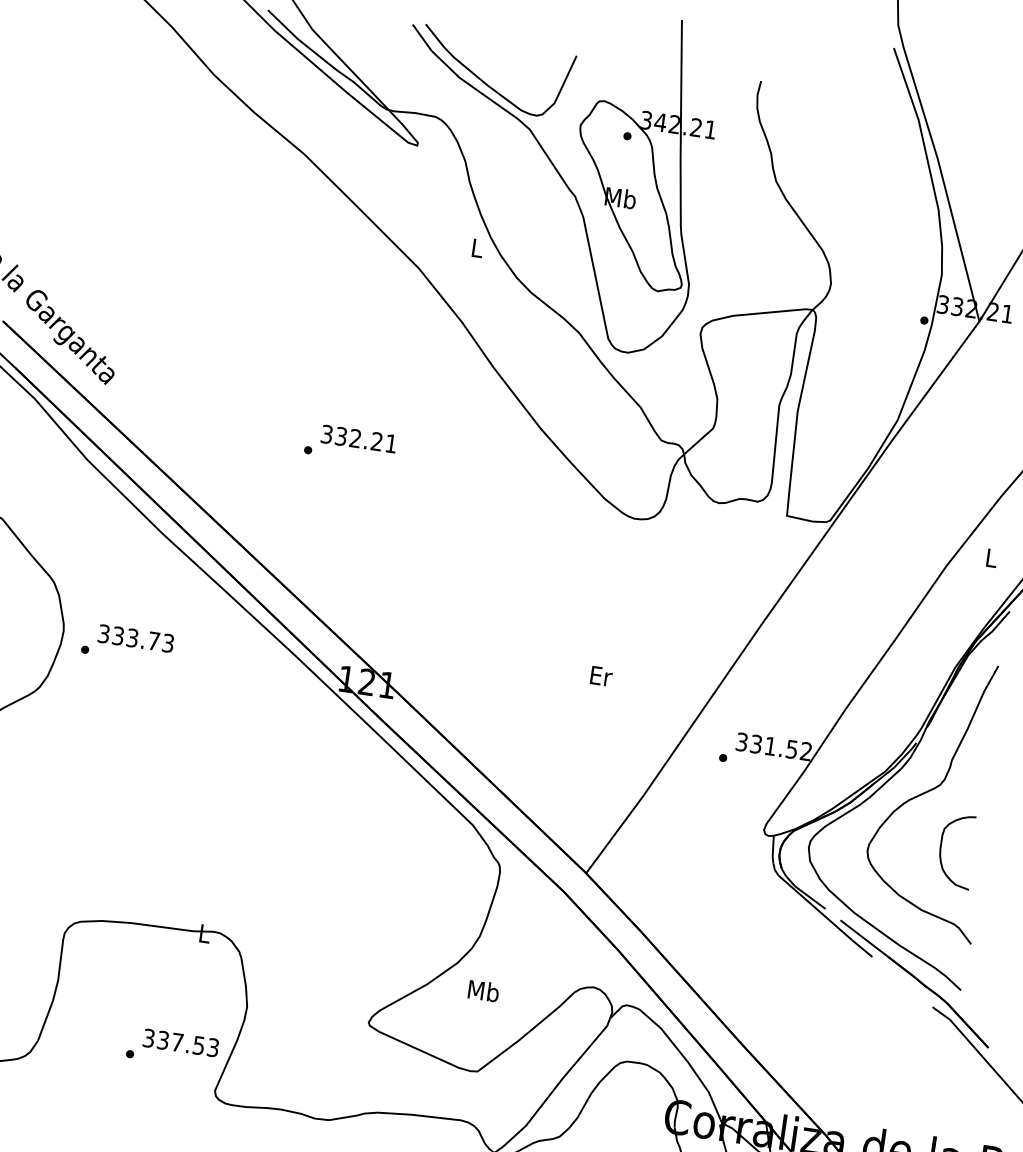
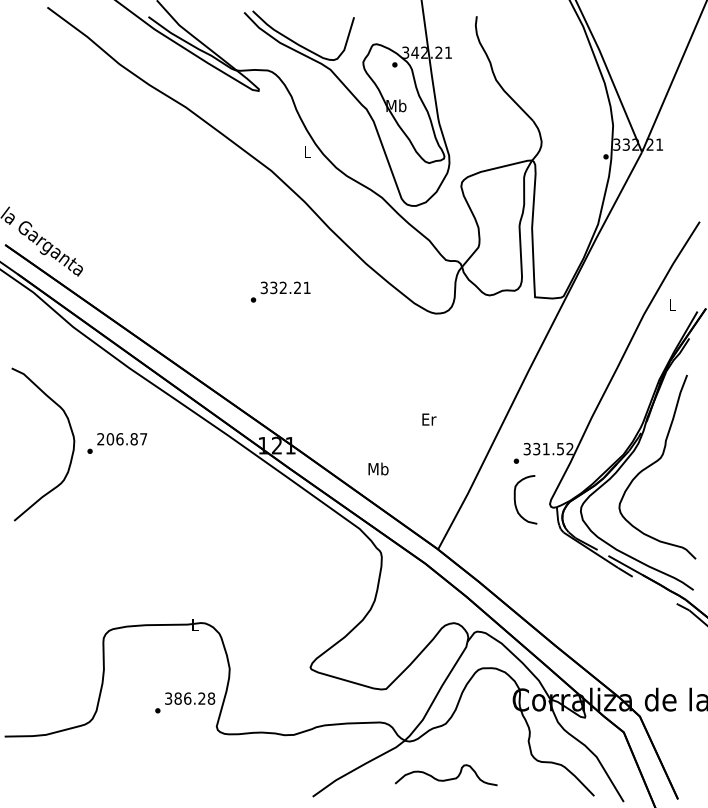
text: (350, 443) -> (280, 291), moved
text: (136, 639) -> (122, 439), 333.73 -> 206.87
curve: (942, 854) -> (516, 503), moved
text: (483, 990) -> (378, 468), moved
text: (187, 1043) -> (194, 698), 337.53 -> 386.28

